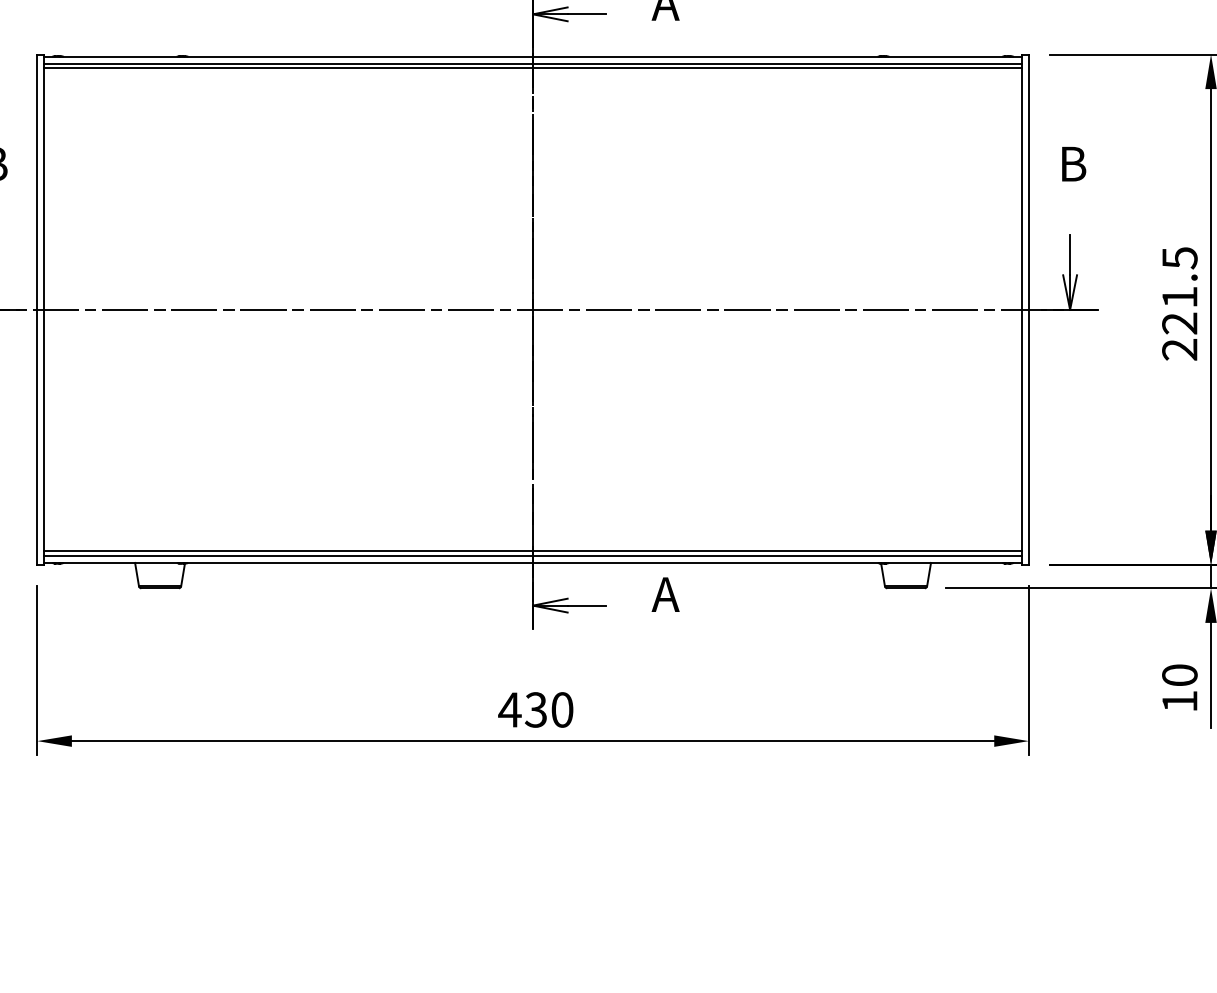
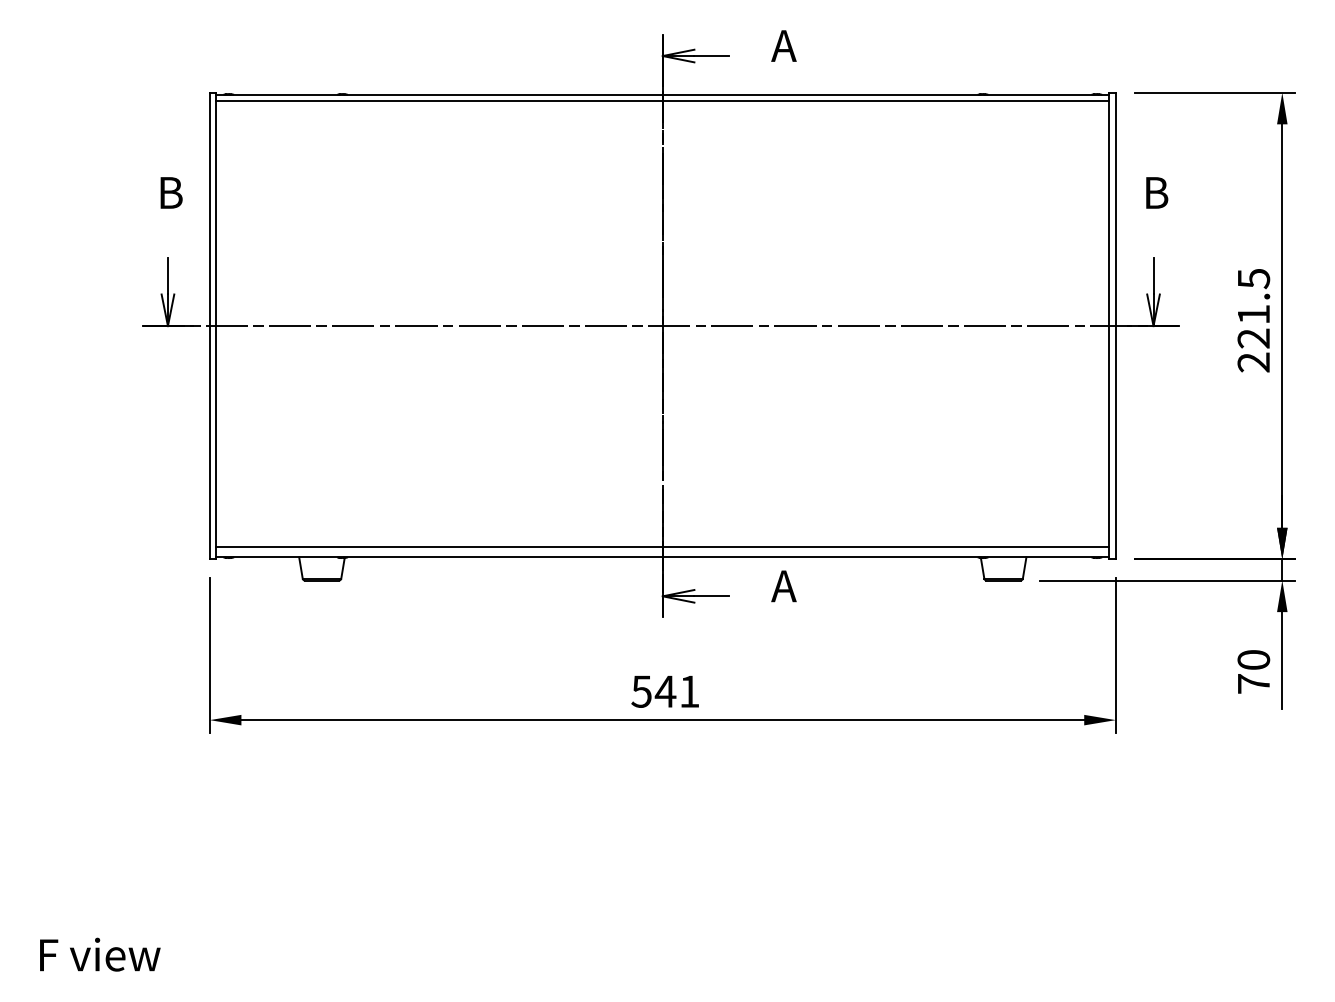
line: (532, 68) -> (662, 105), removed
line: (532, 556) -> (662, 551), removed
text: (1179, 701) -> (1253, 683), 10 -> 70
text: (534, 709) -> (664, 691), 430 -> 541

